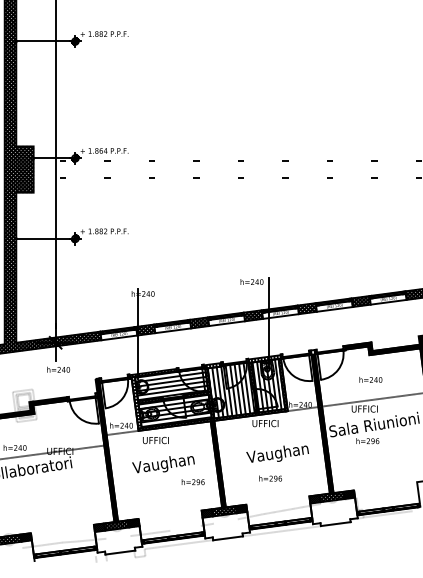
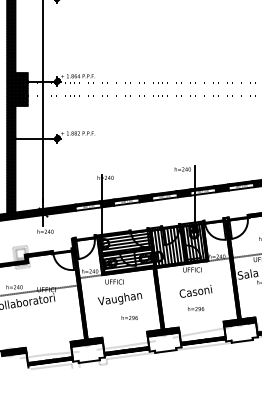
text: (277, 453) -> (200, 291), Vaughan -> Casoni
text: (192, 482) -> (129, 318), moved
line: (185, 528) -> (135, 344), added
line: (66, 559) -> (51, 366), added

